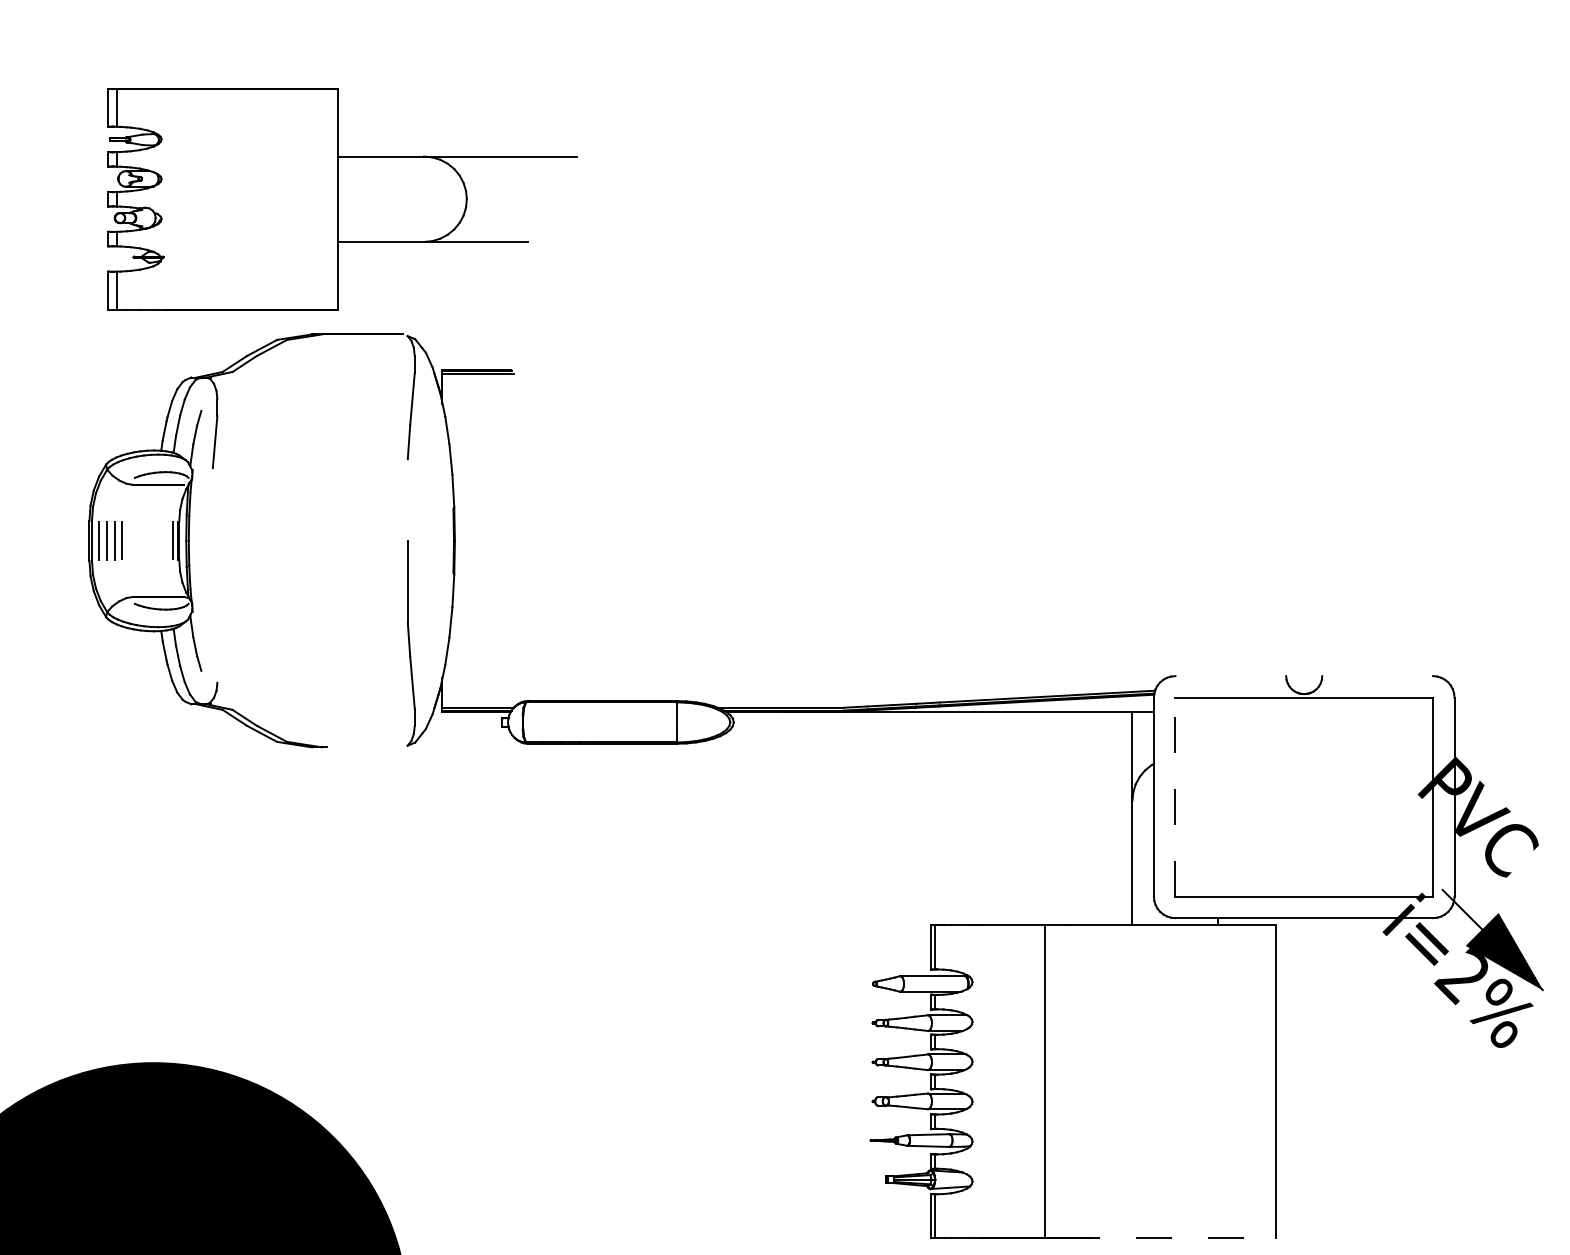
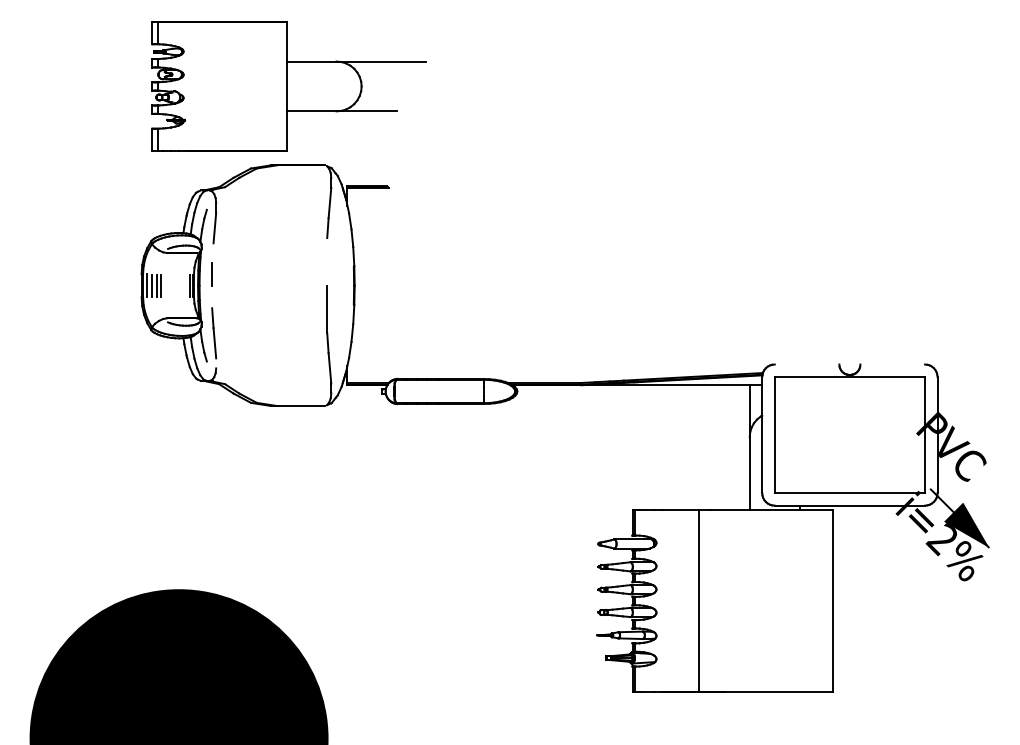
line: (209, 521) -> (211, 274), added
line: (214, 622) -> (214, 333), added
line: (363, 748) -> (301, 406), added
line: (1174, 796) -> (774, 434), dashed -> solid
line: (1169, 1238) -> (771, 692), dashed -> solid

